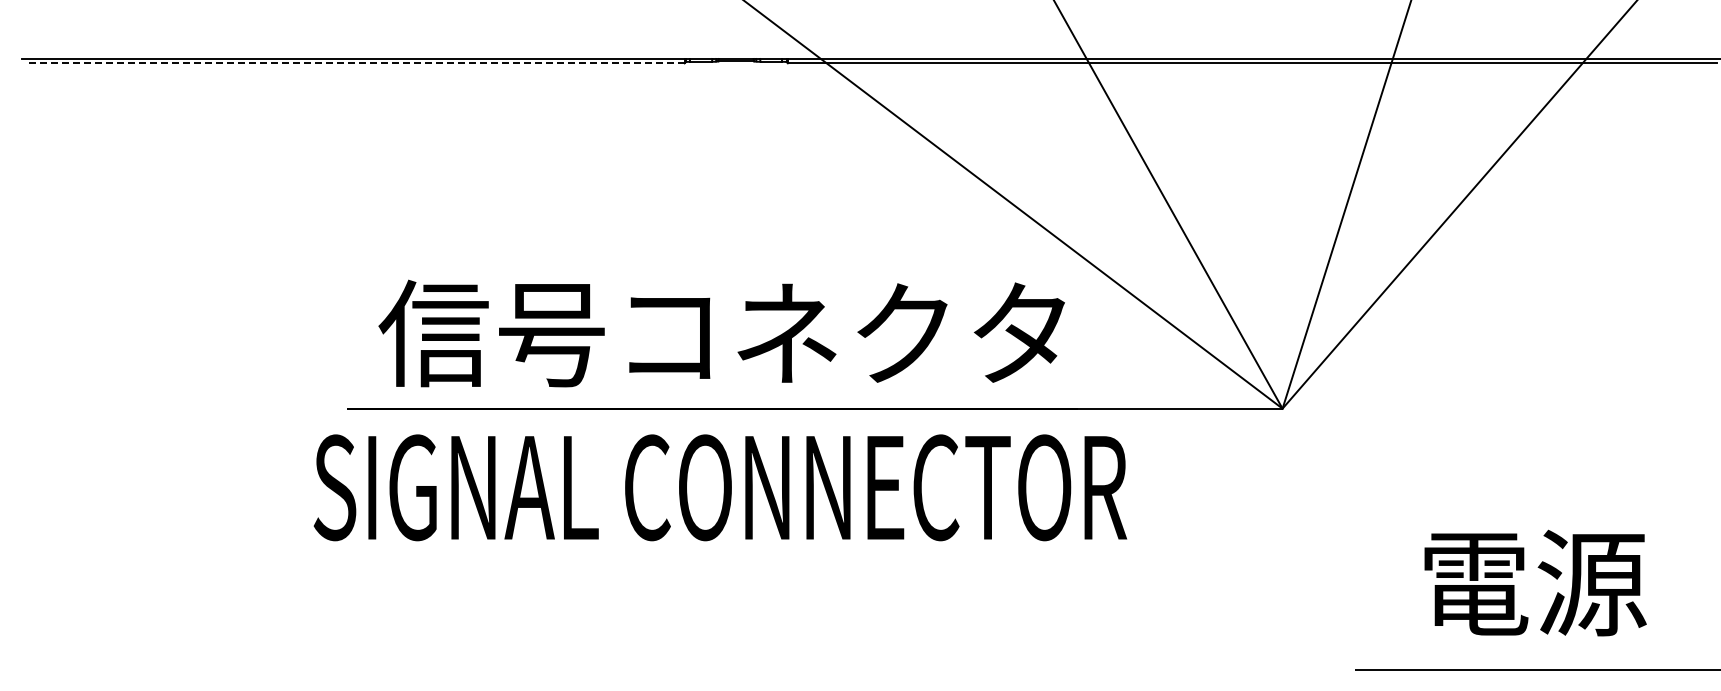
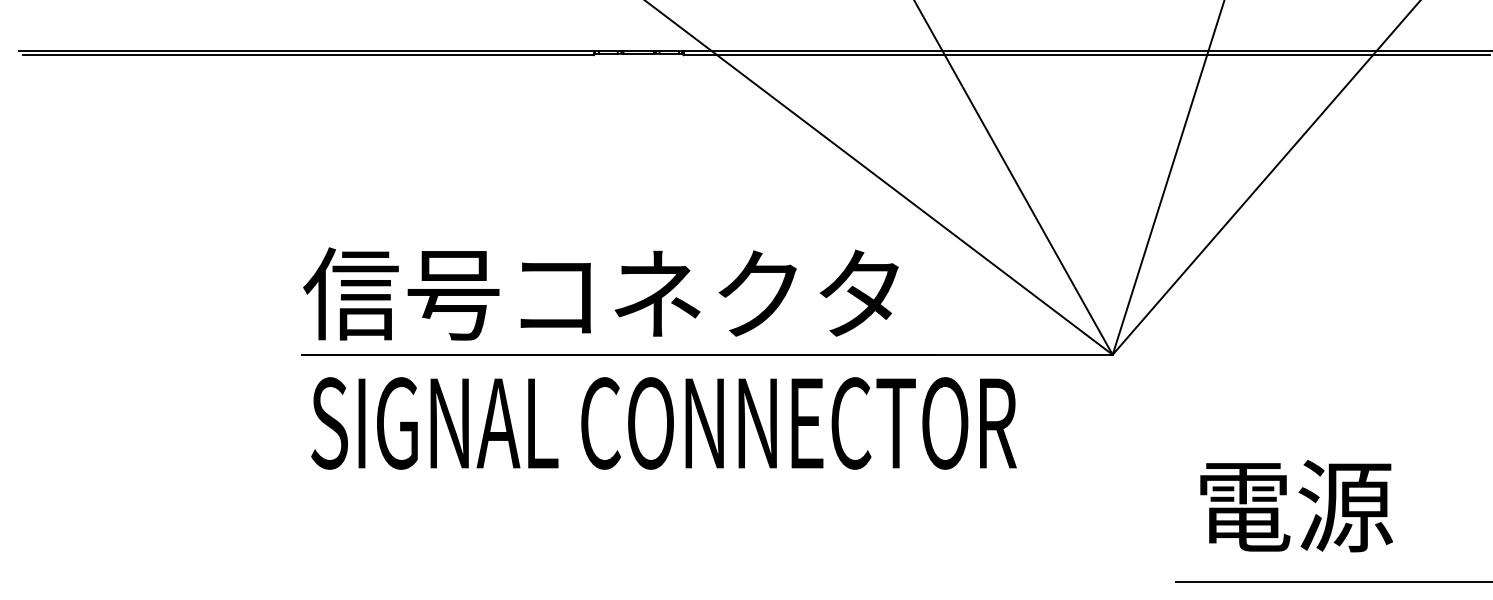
line: (355, 63) -> (308, 55), dashed -> solid
text: (721, 333) -> (600, 293), moved
text: (720, 487) -> (664, 423), moved
text: (1535, 582) -> (1296, 505), moved

